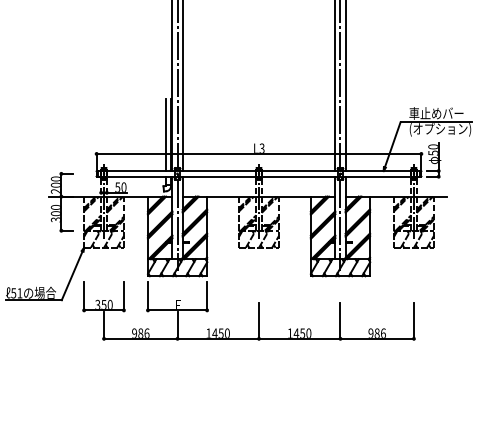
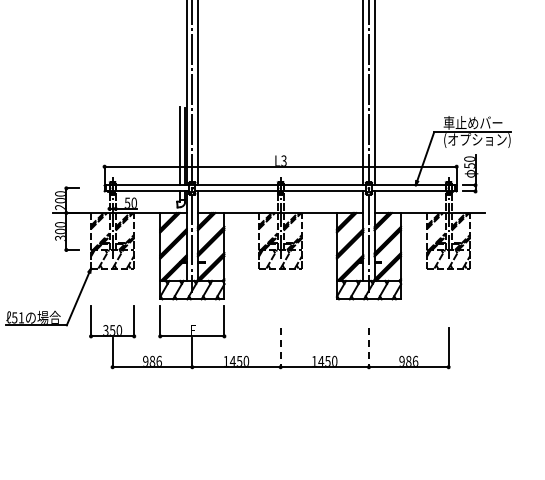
line: (259, 321) -> (281, 348), solid -> dashed
line: (340, 321) -> (368, 348), solid -> dashed

